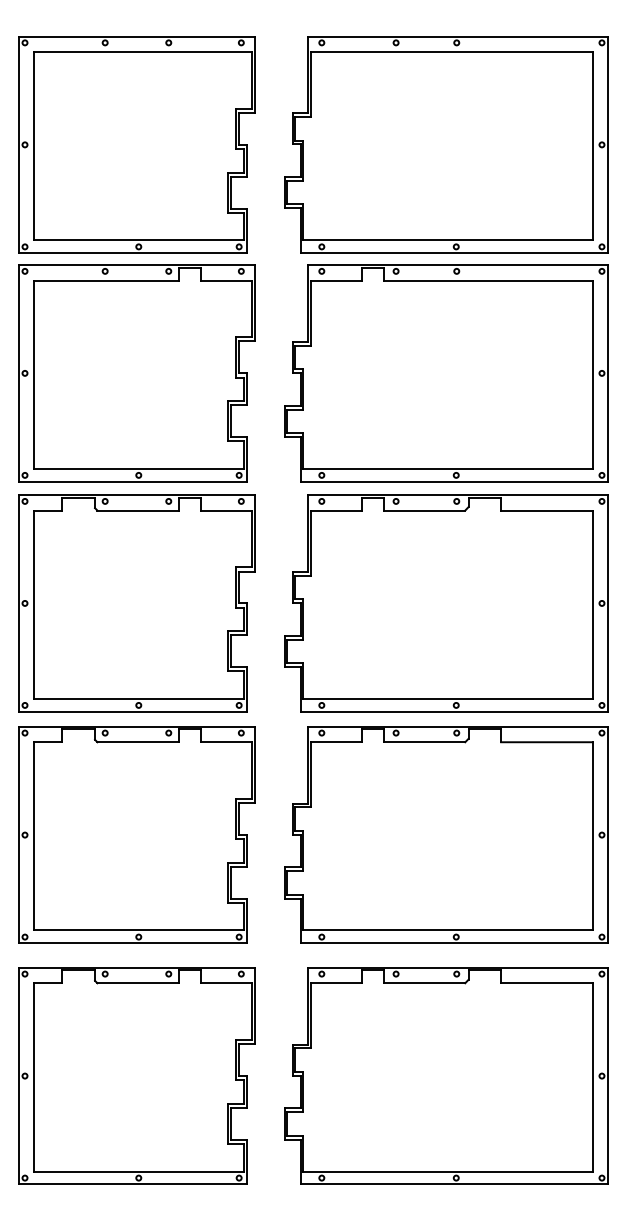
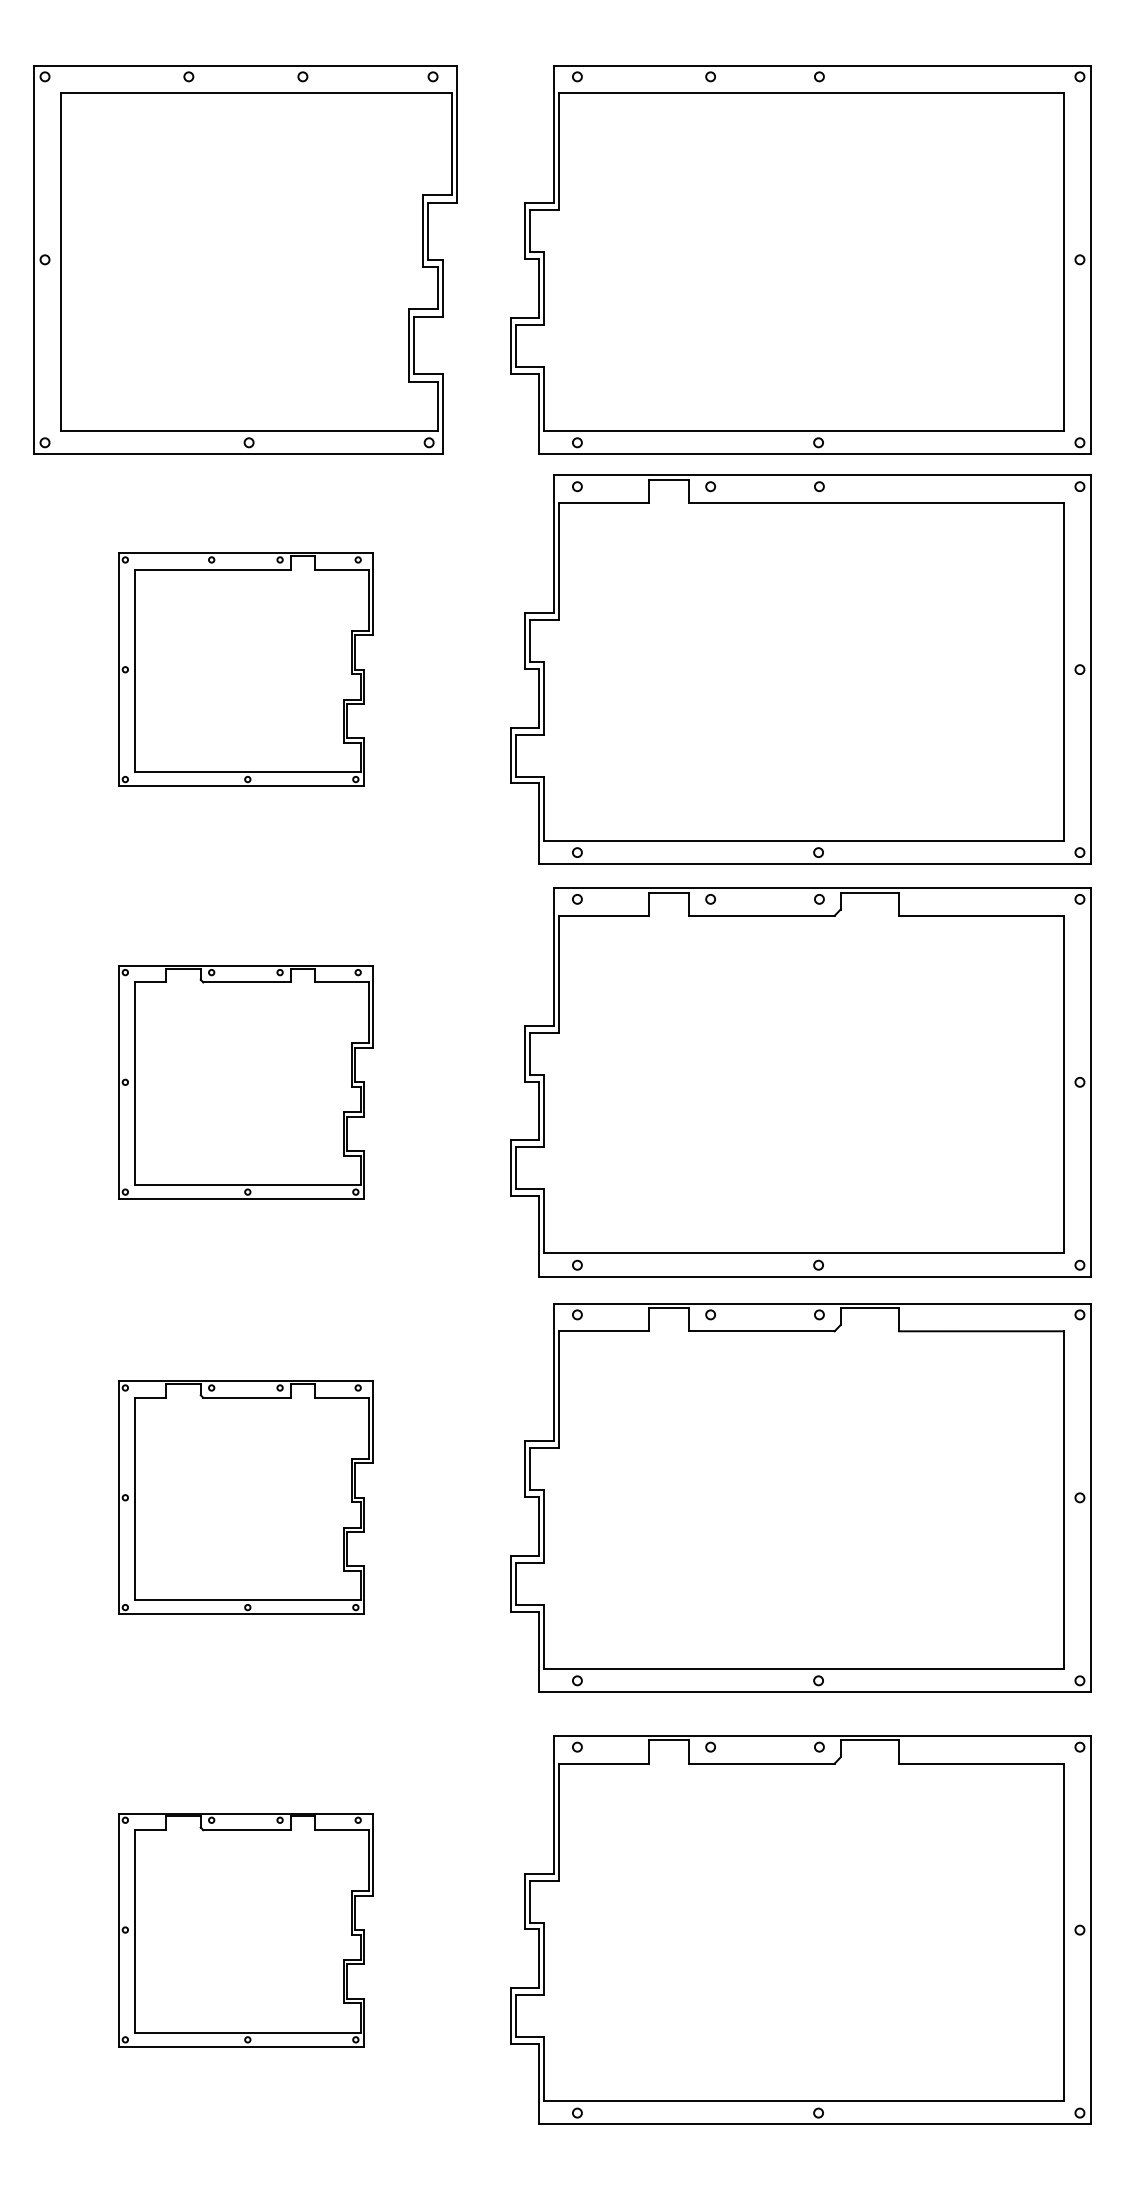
part: (136, 373) -> (245, 669), size x0.6
part: (136, 603) -> (245, 1082), size x0.6
part: (136, 834) -> (245, 1496), size x0.6
part: (136, 1075) -> (245, 1929), size x0.6

